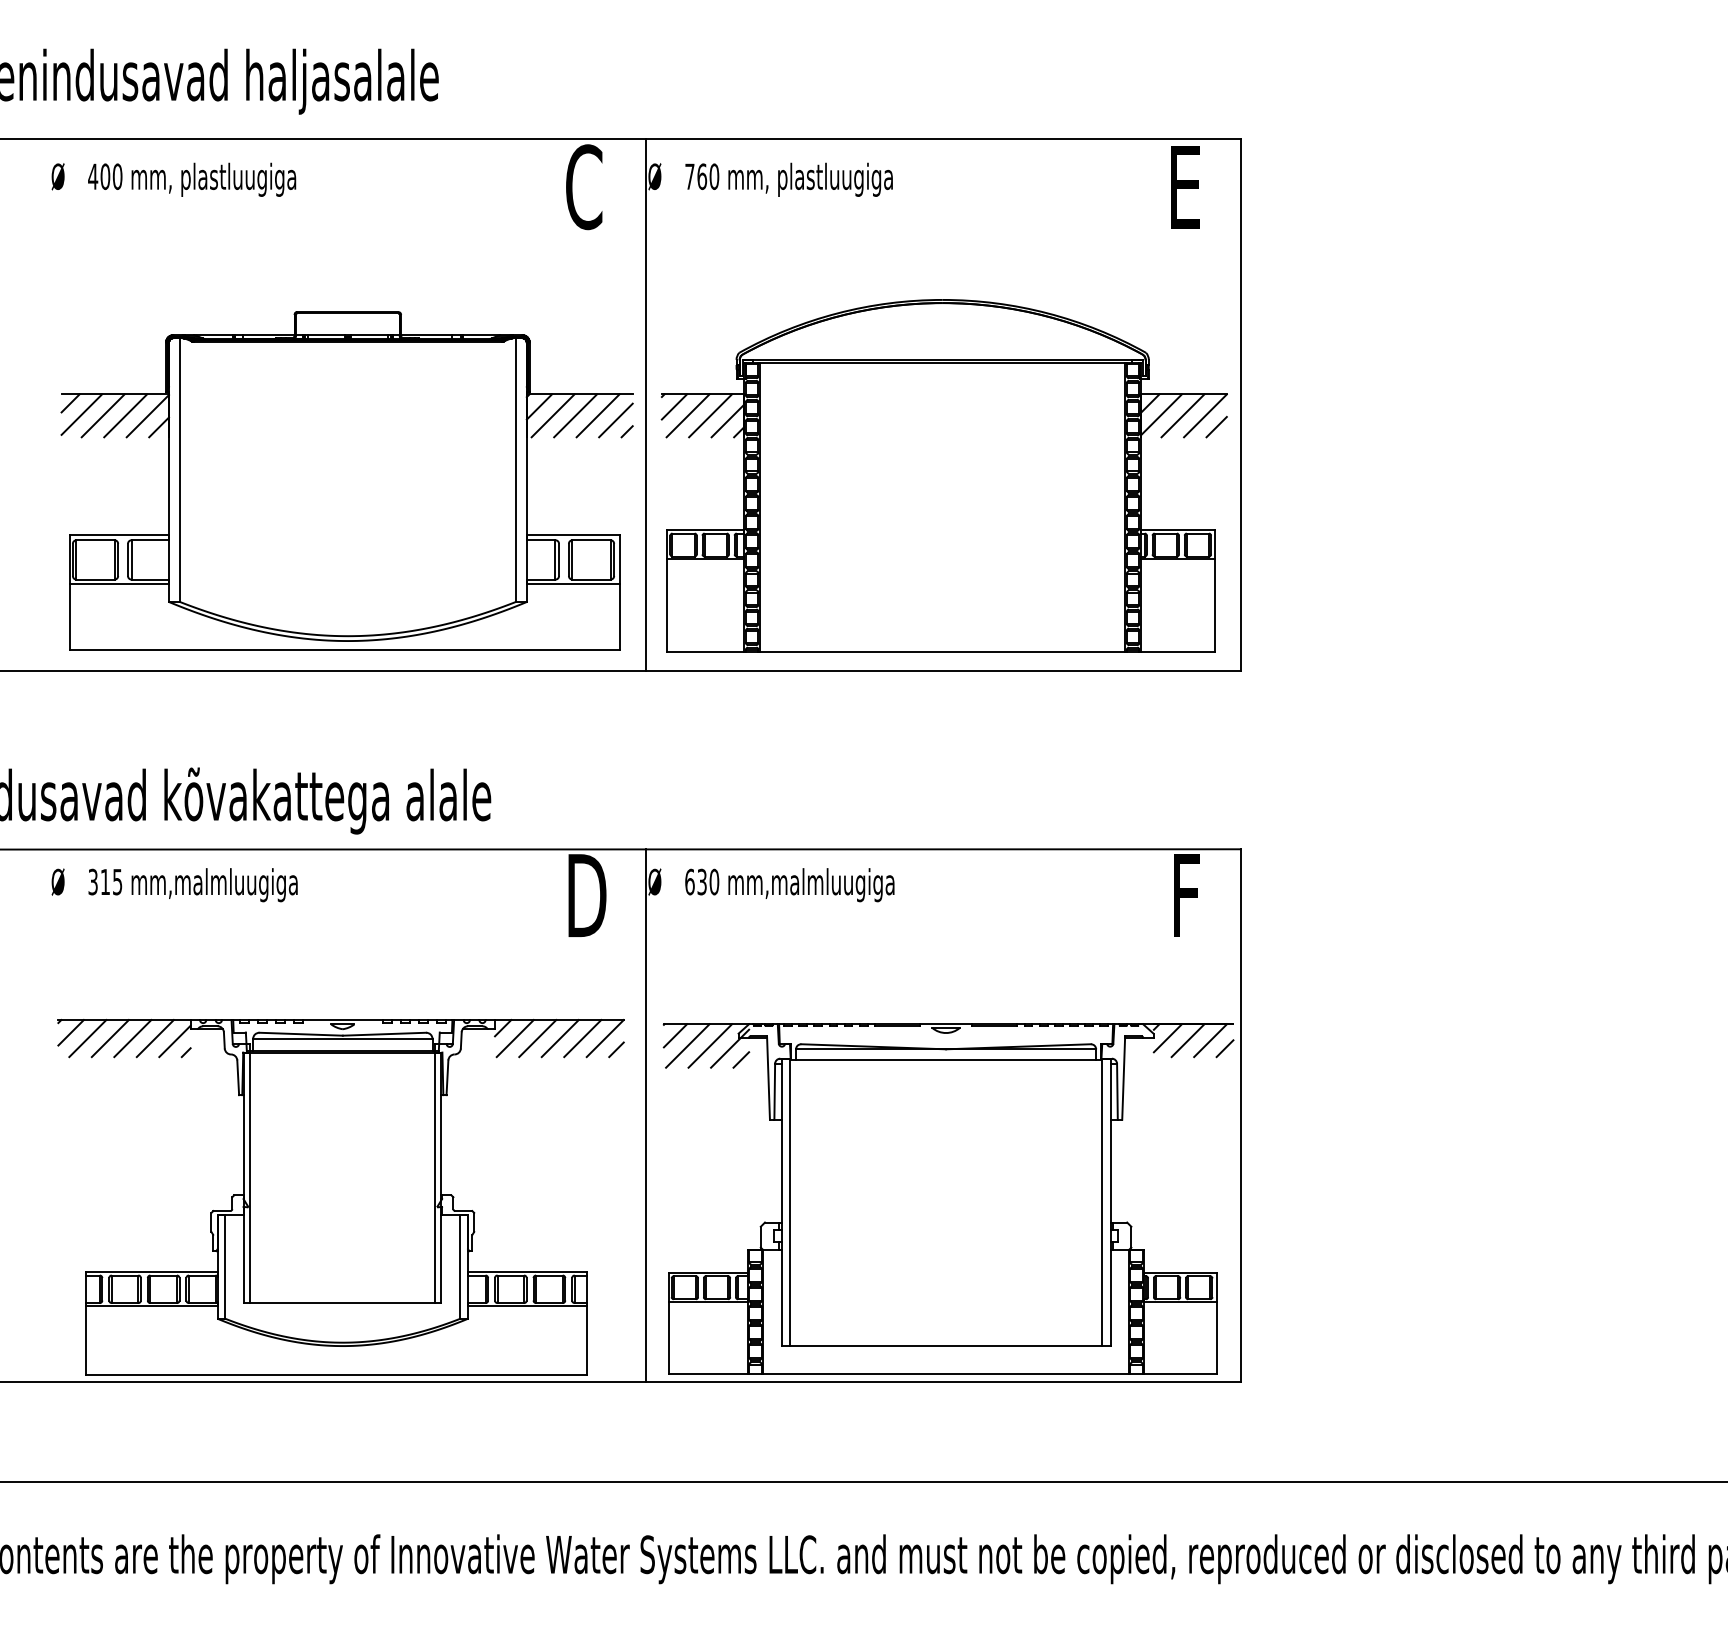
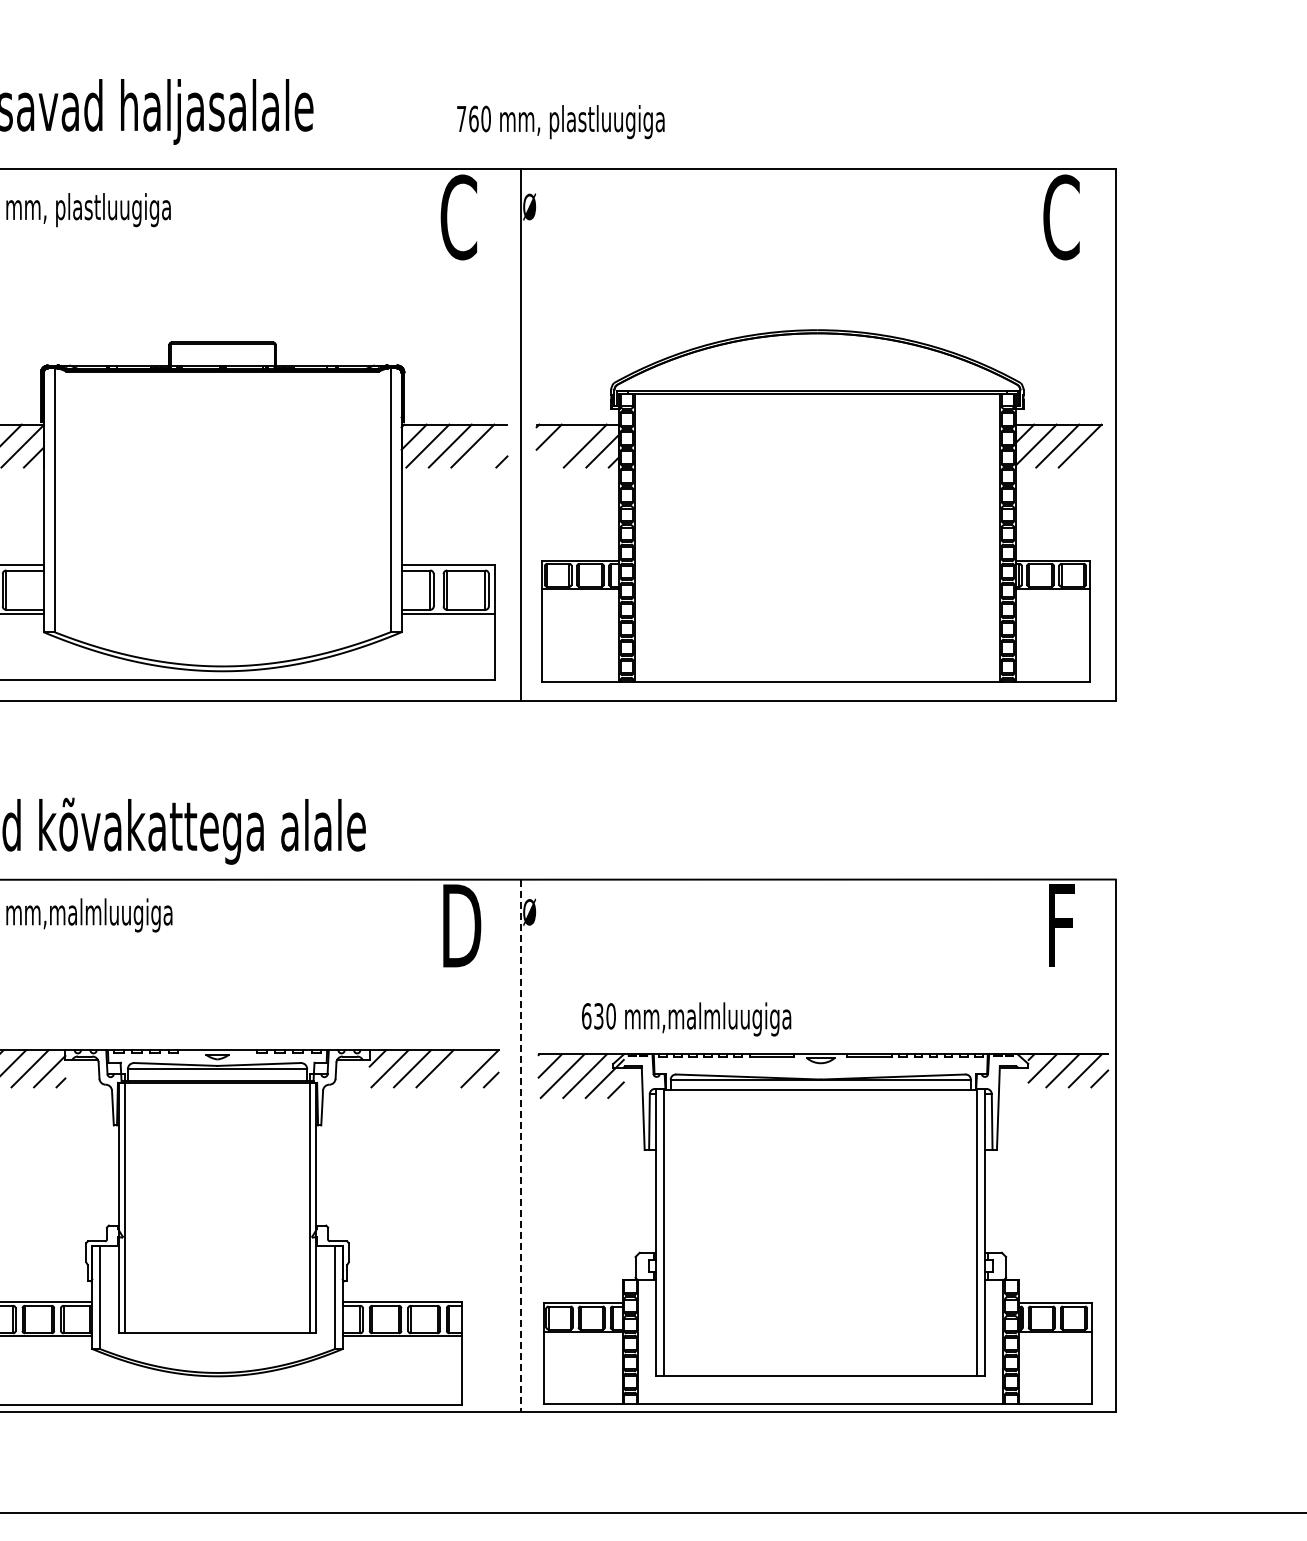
text: (788, 179) -> (560, 121), moved
text: (1186, 187) -> (1061, 217), E -> C
line: (687, 415) -> (562, 445), removed
line: (615, 420) -> (490, 450), removed
line: (1216, 426) -> (1091, 456), removed
text: (789, 885) -> (686, 1019), moved
line: (582, 1038) -> (457, 1068), removed
line: (646, 1115) -> (521, 1145), solid -> dashed

